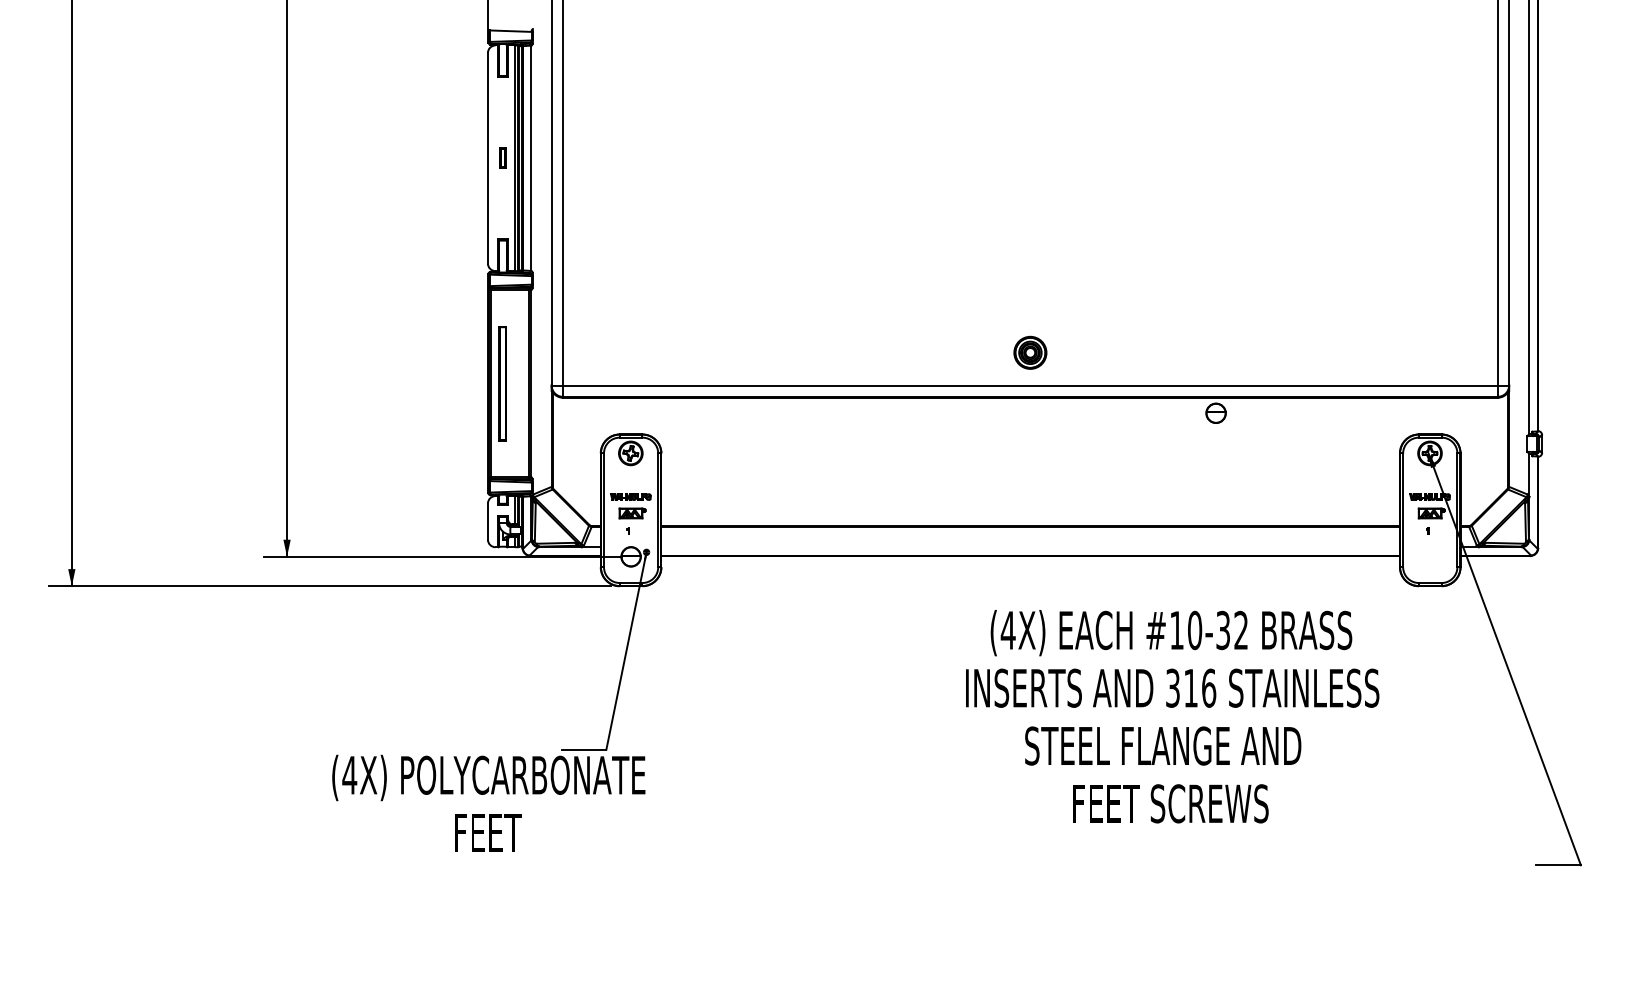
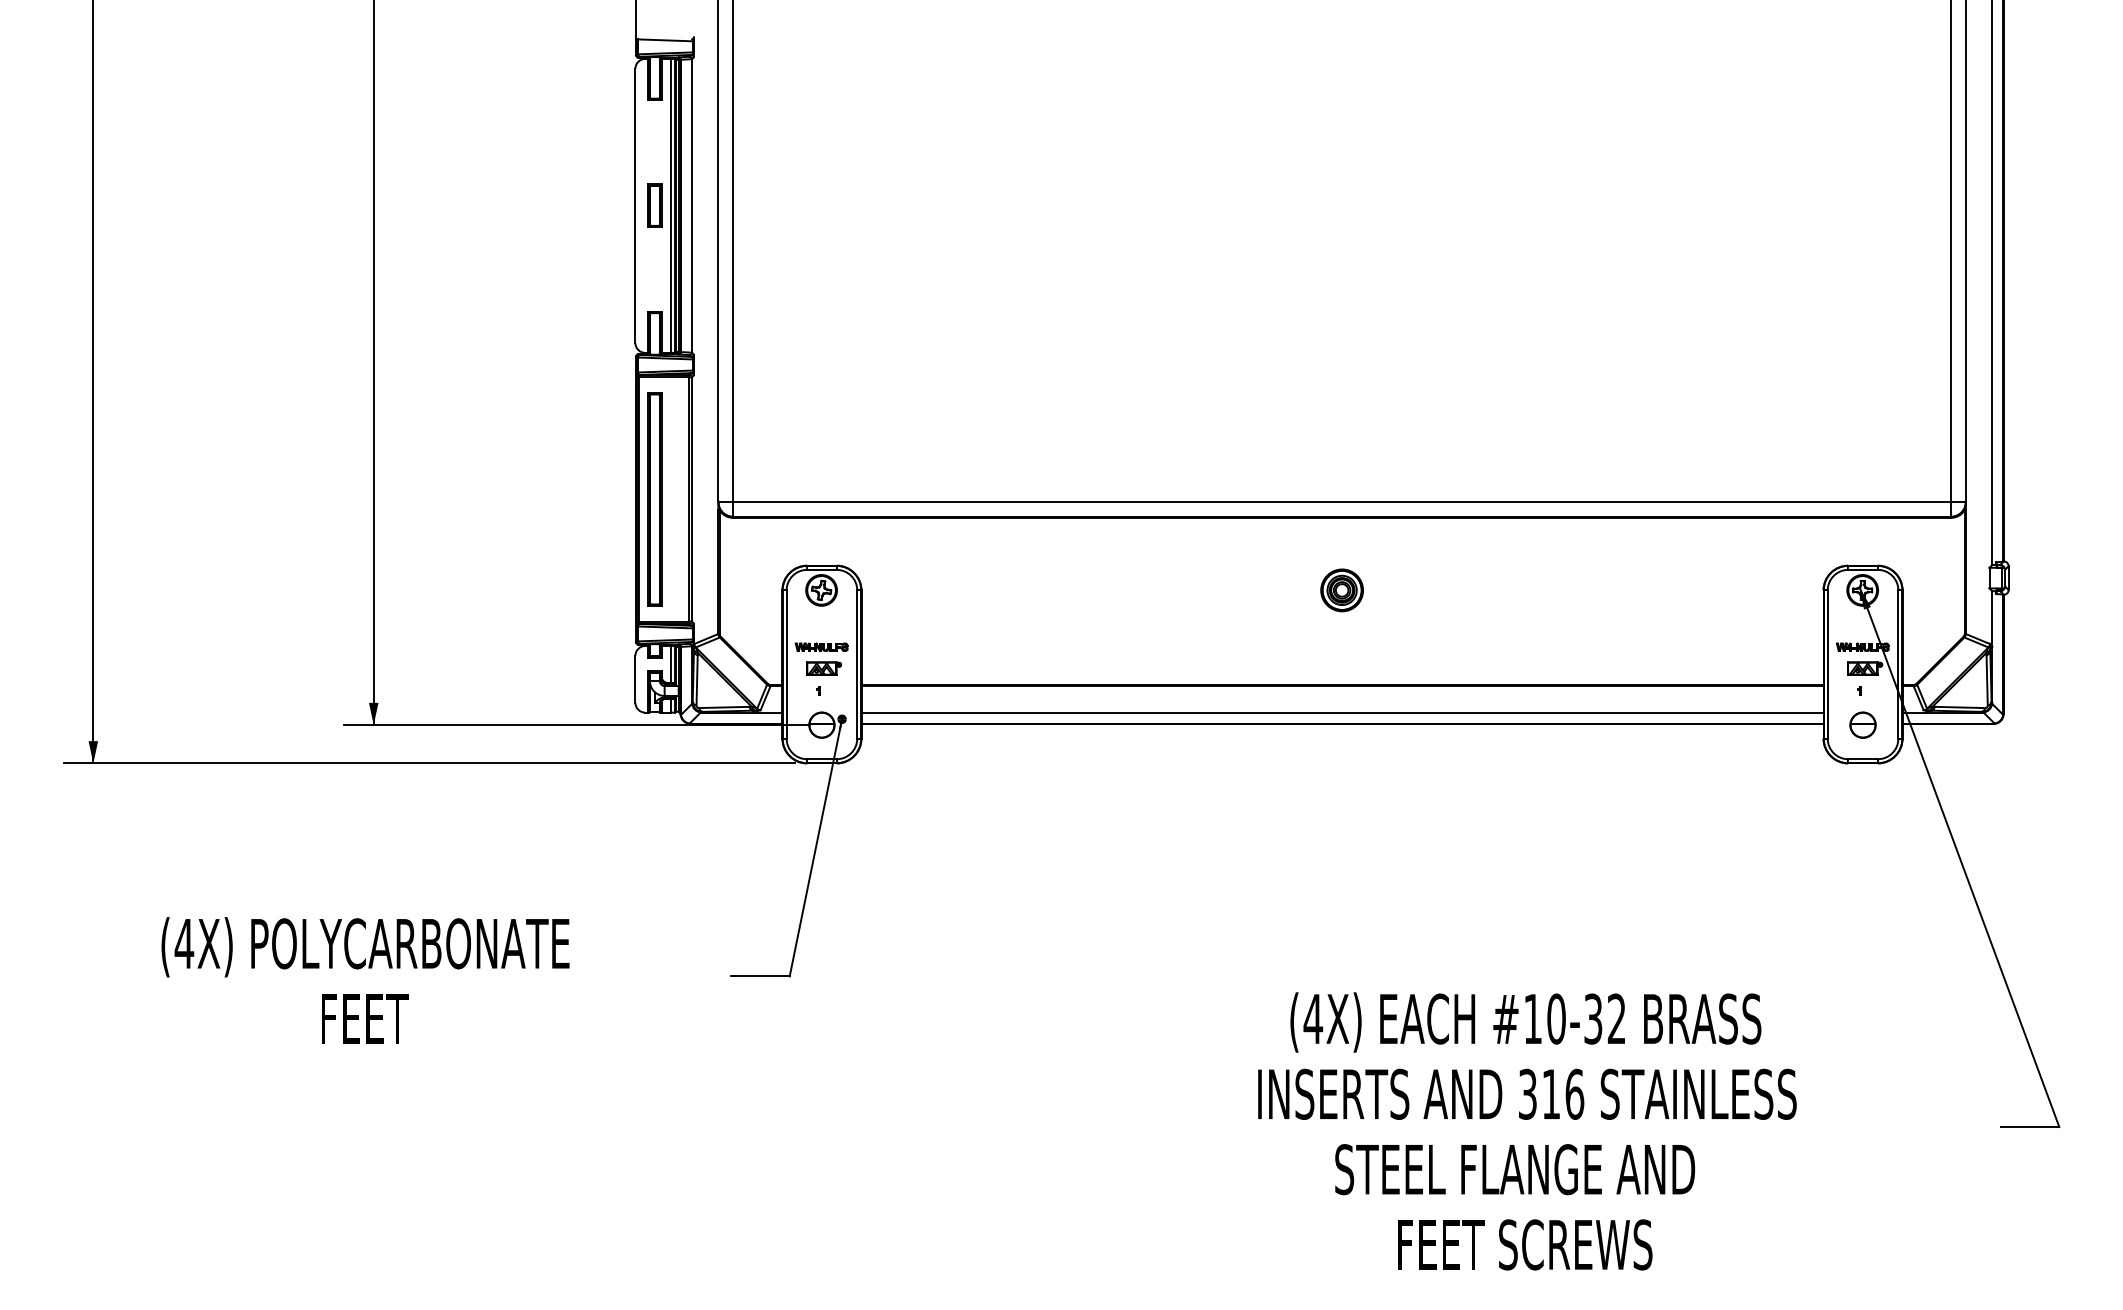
part: (502, 157) -> (654, 205), size x1.67
part: (1029, 352) -> (1341, 590), moved
part: (502, 383) -> (654, 499), size x1.43
part: (1215, 412) -> (1862, 724), moved
line: (1030, 547) -> (1342, 712), added
text: (1172, 716) -> (1527, 1131), moved
text: (488, 803) -> (365, 980), moved

